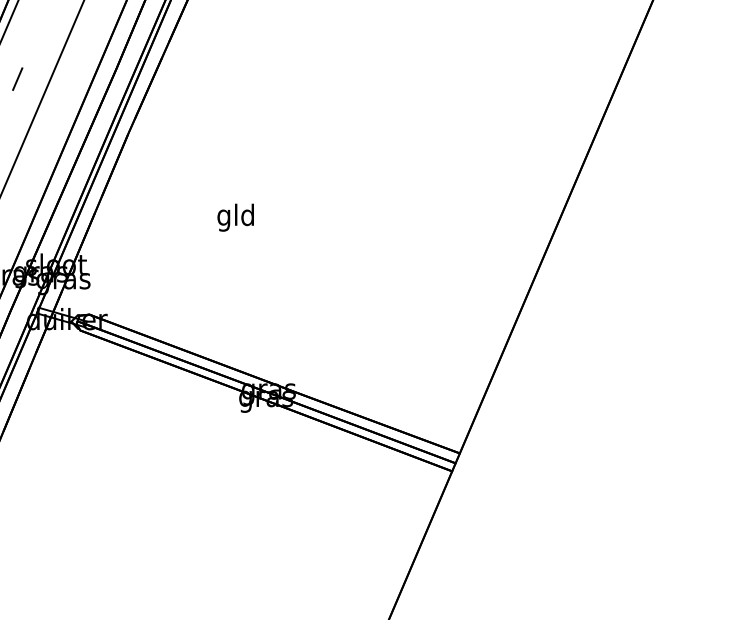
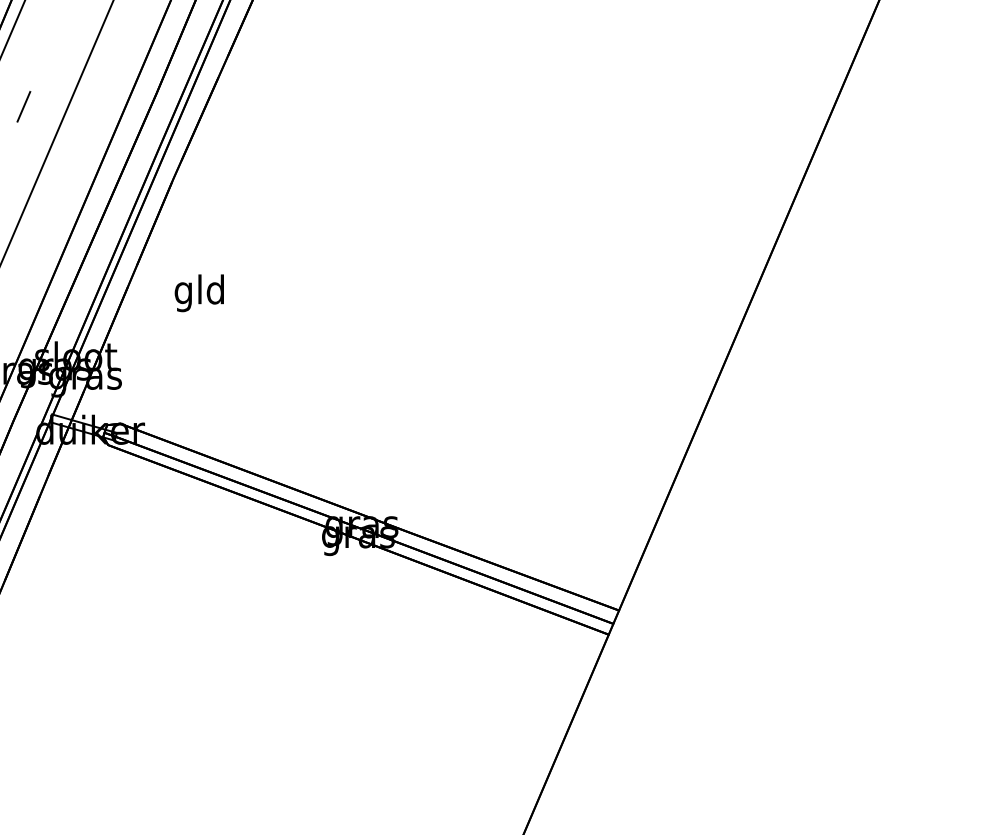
text: (235, 217) -> (198, 293), moved

